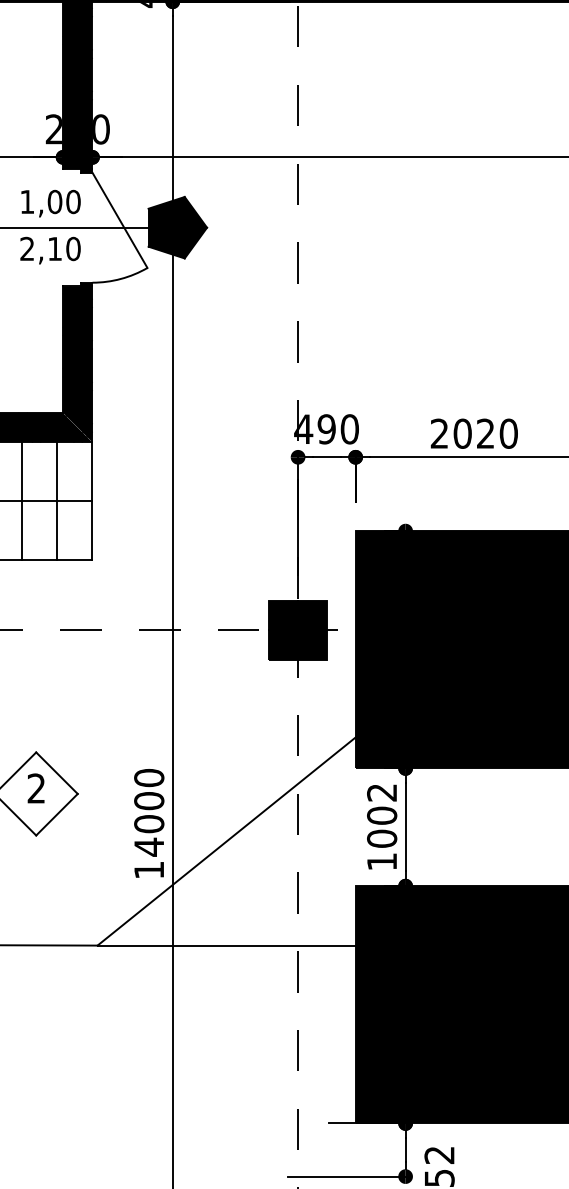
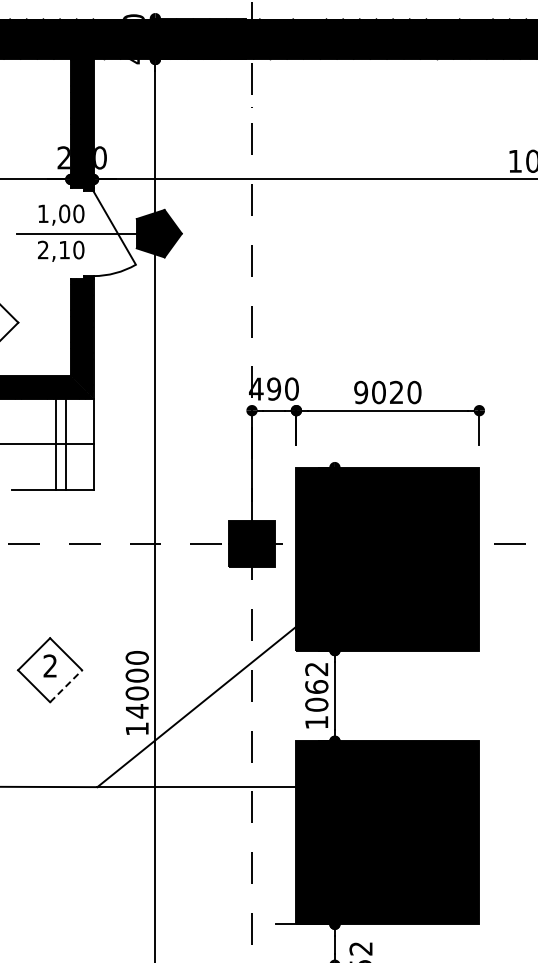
text: (440, 433) -> (361, 392), 2020 -> 9020
line: (22, 501) -> (56, 444), moved
line: (57, 815) -> (66, 686), solid -> dashed
text: (381, 815) -> (316, 686), 1002 -> 1062

